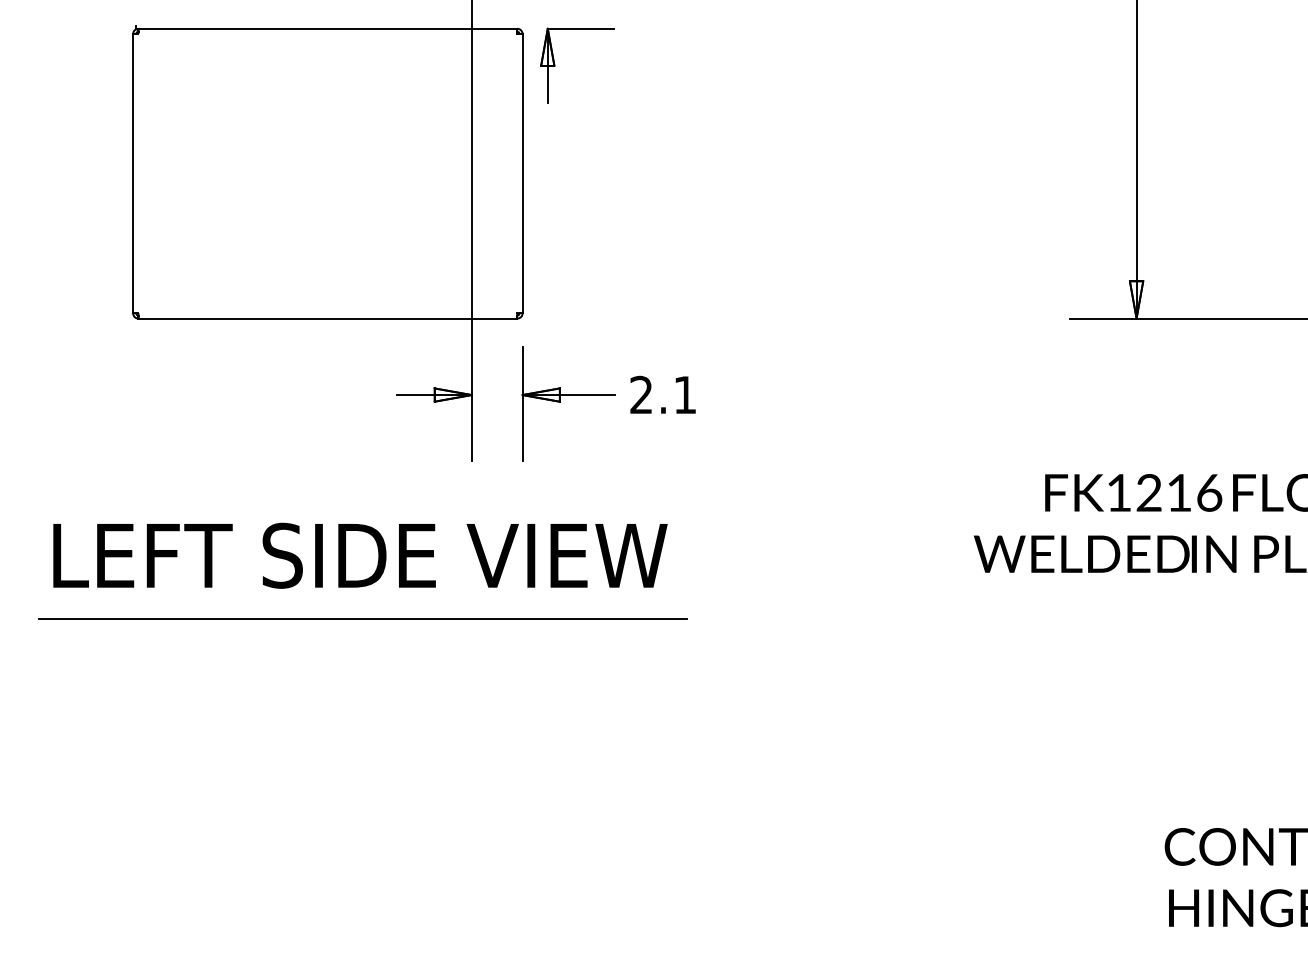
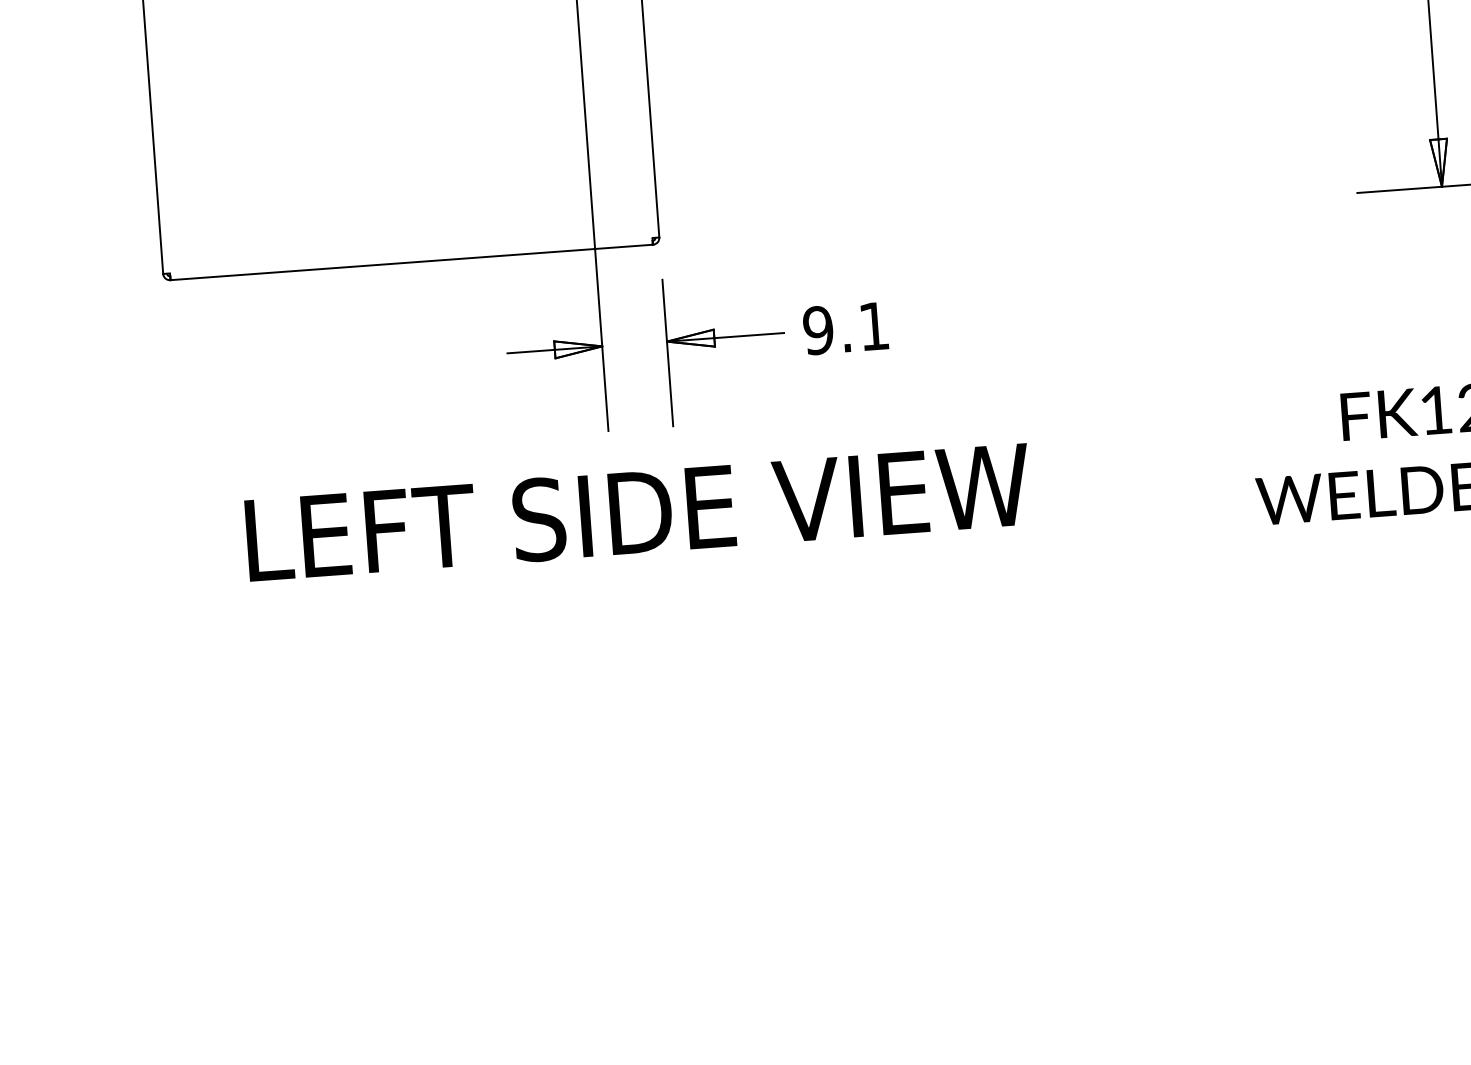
text: (641, 394) -> (818, 329), 2.1 -> 9.1
text: (360, 555) -> (638, 512), moved
line: (363, 619) -> (485, 642), removed

